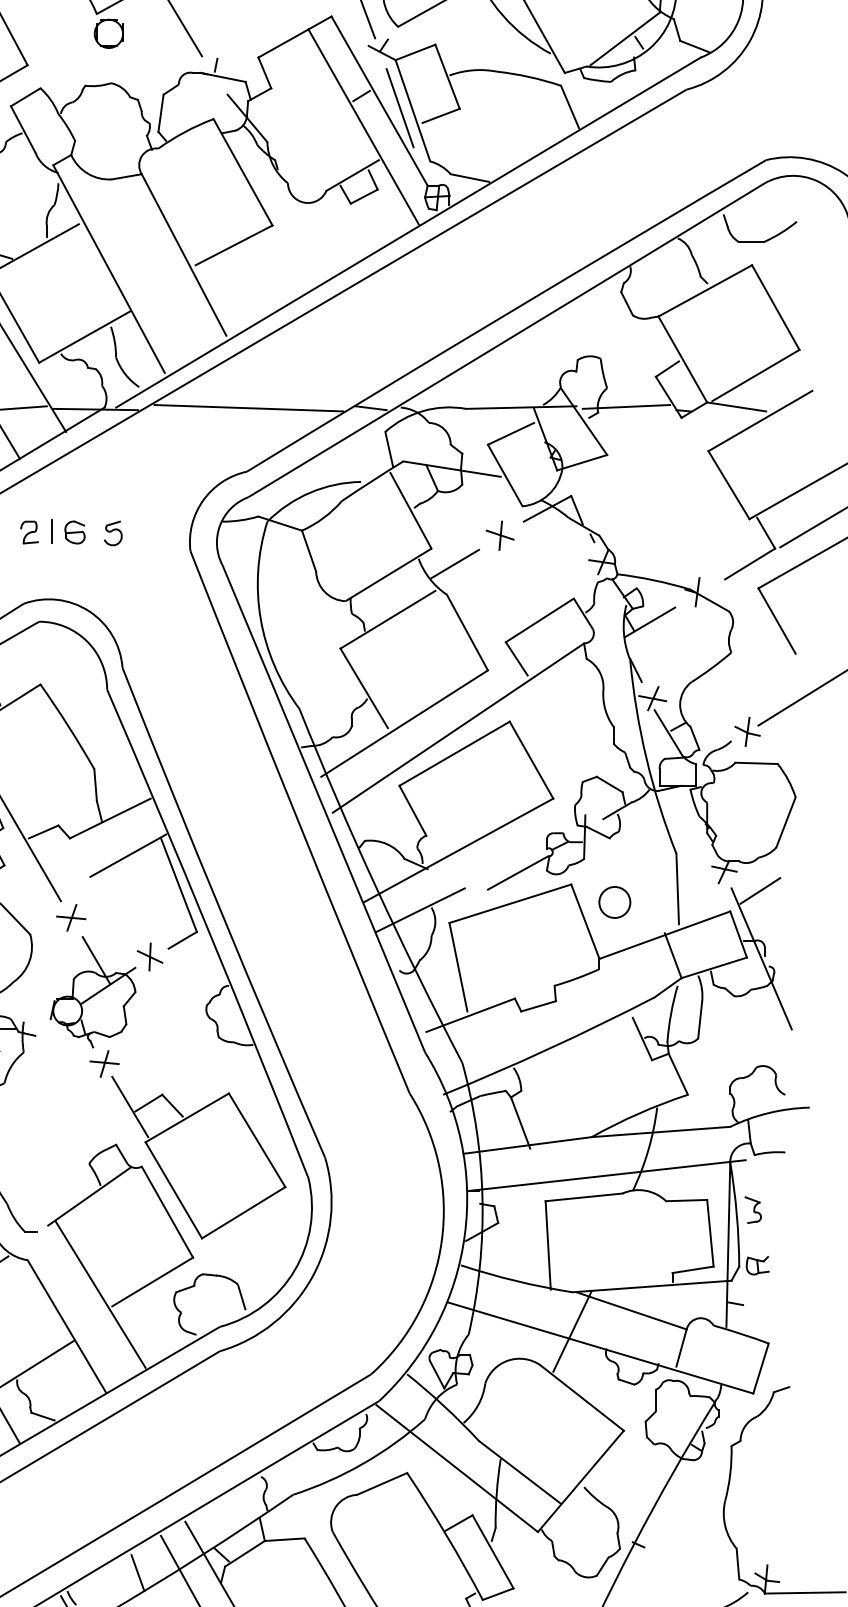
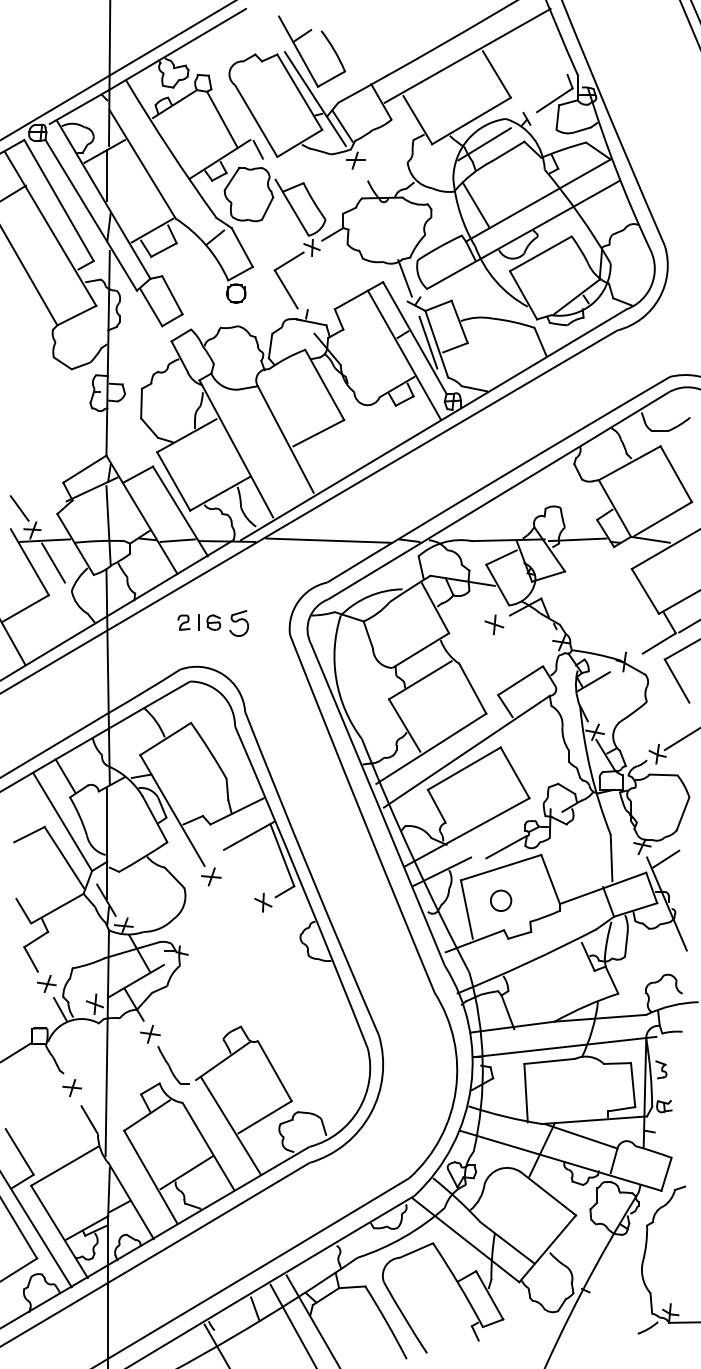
part: (112, 532) -> (238, 622), size x1.6
line: (454, 564) -> (464, 643), removed
circle: (615, 902) -> (501, 900), moved
part: (166, 1086) -> (274, 988), removed

